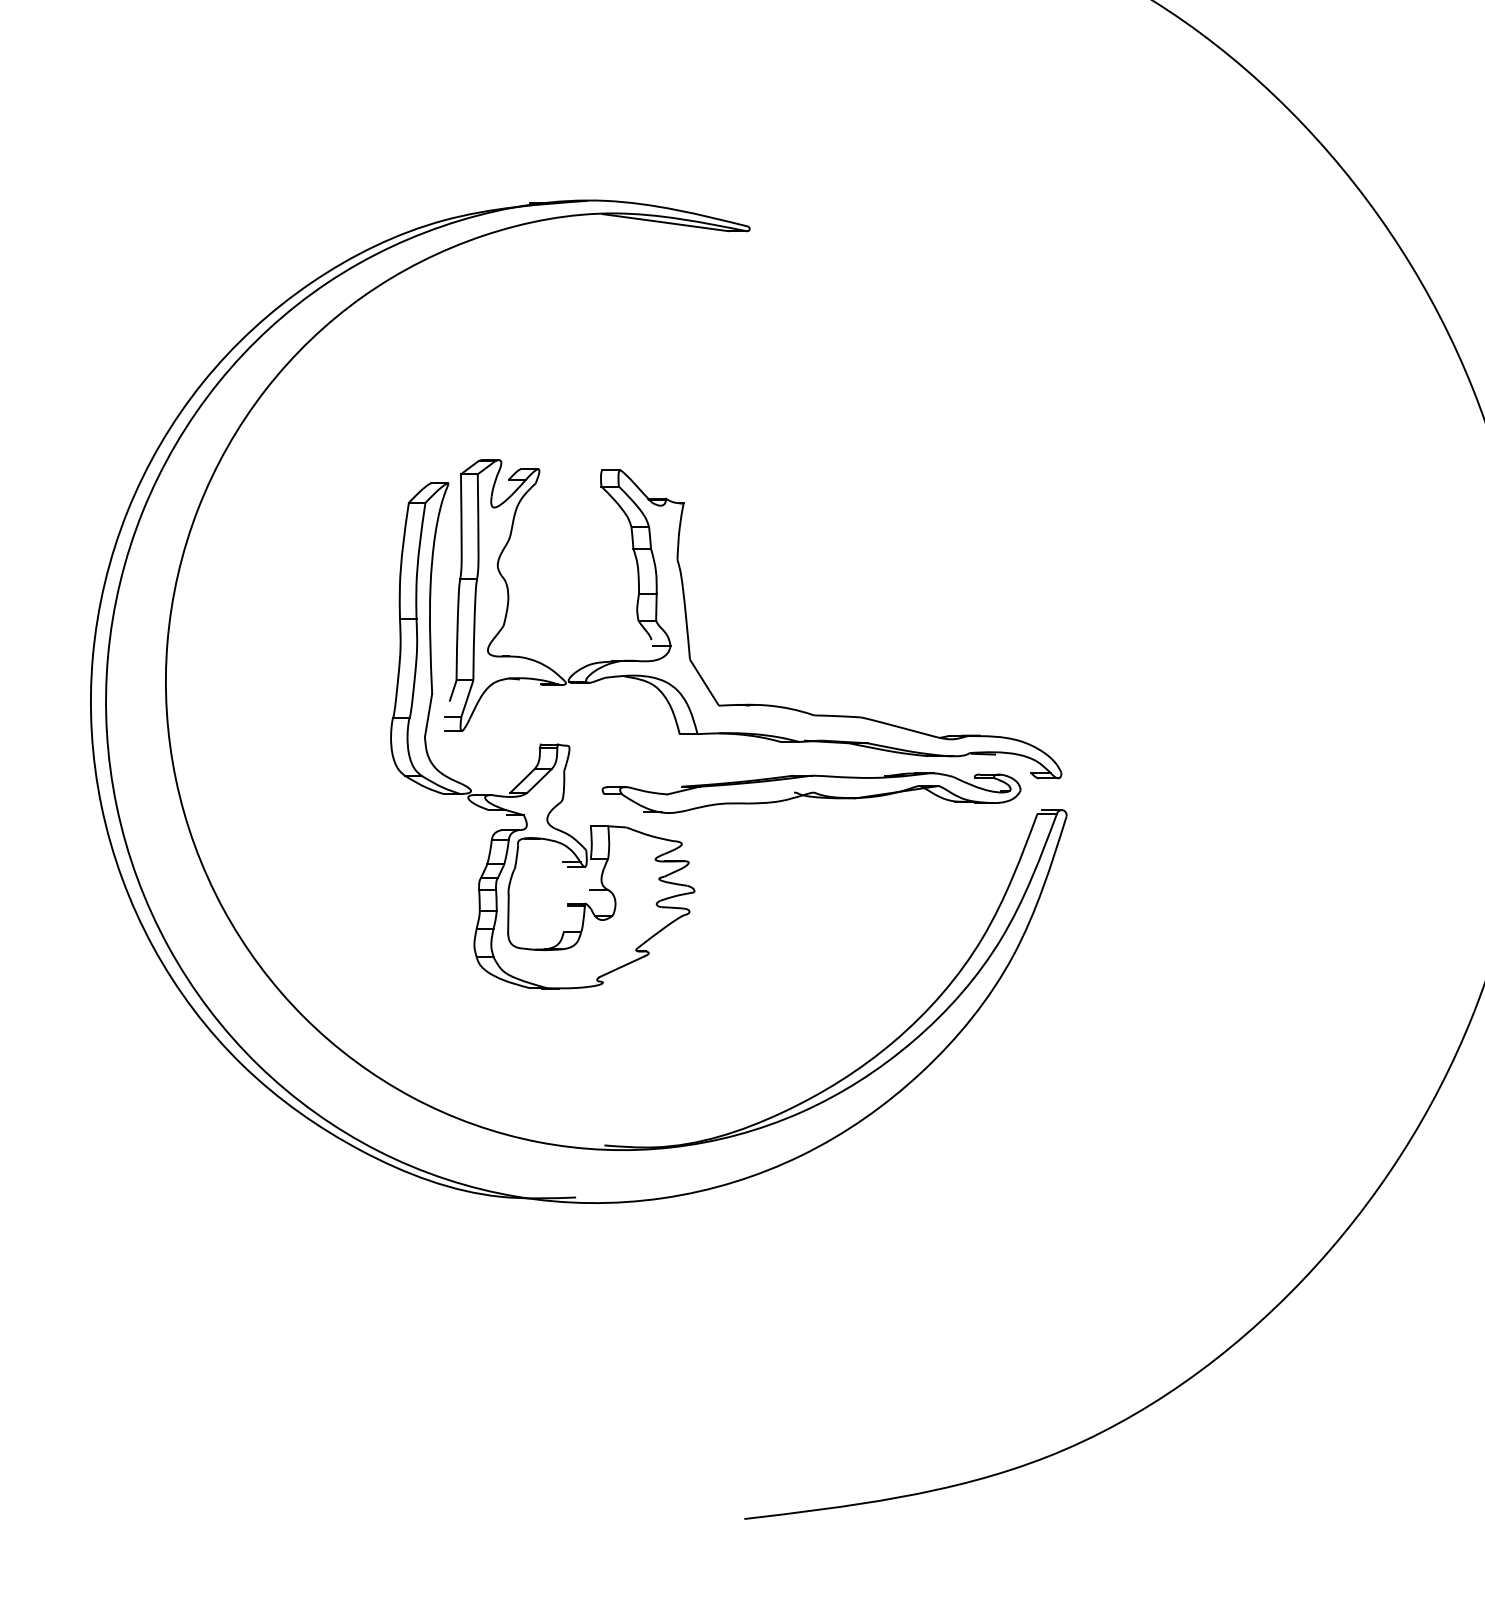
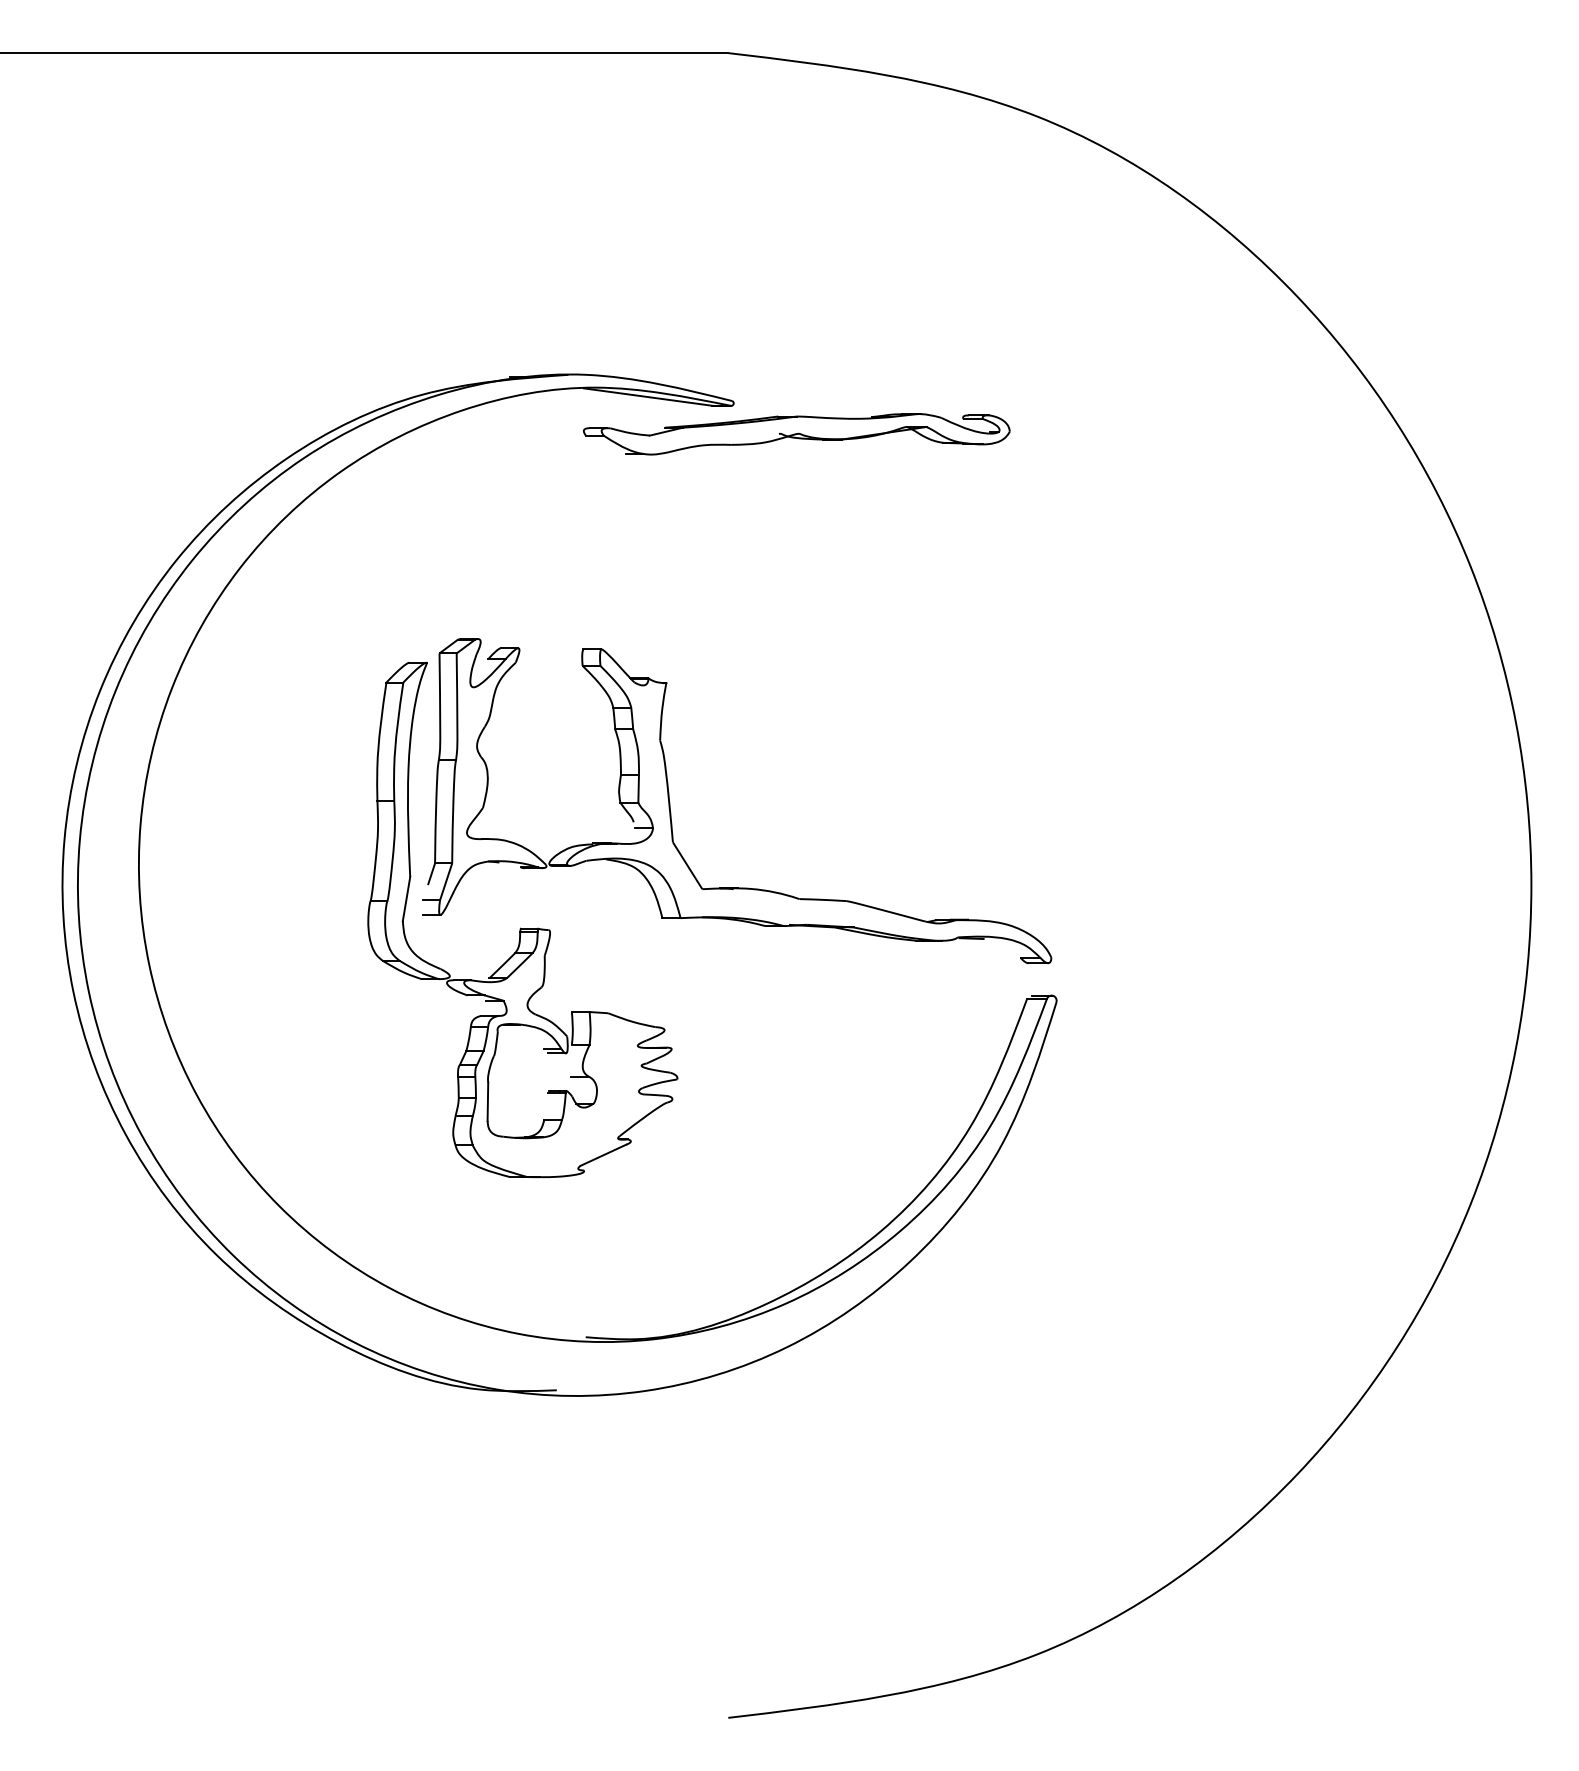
part: (811, 793) -> (796, 434), moved

